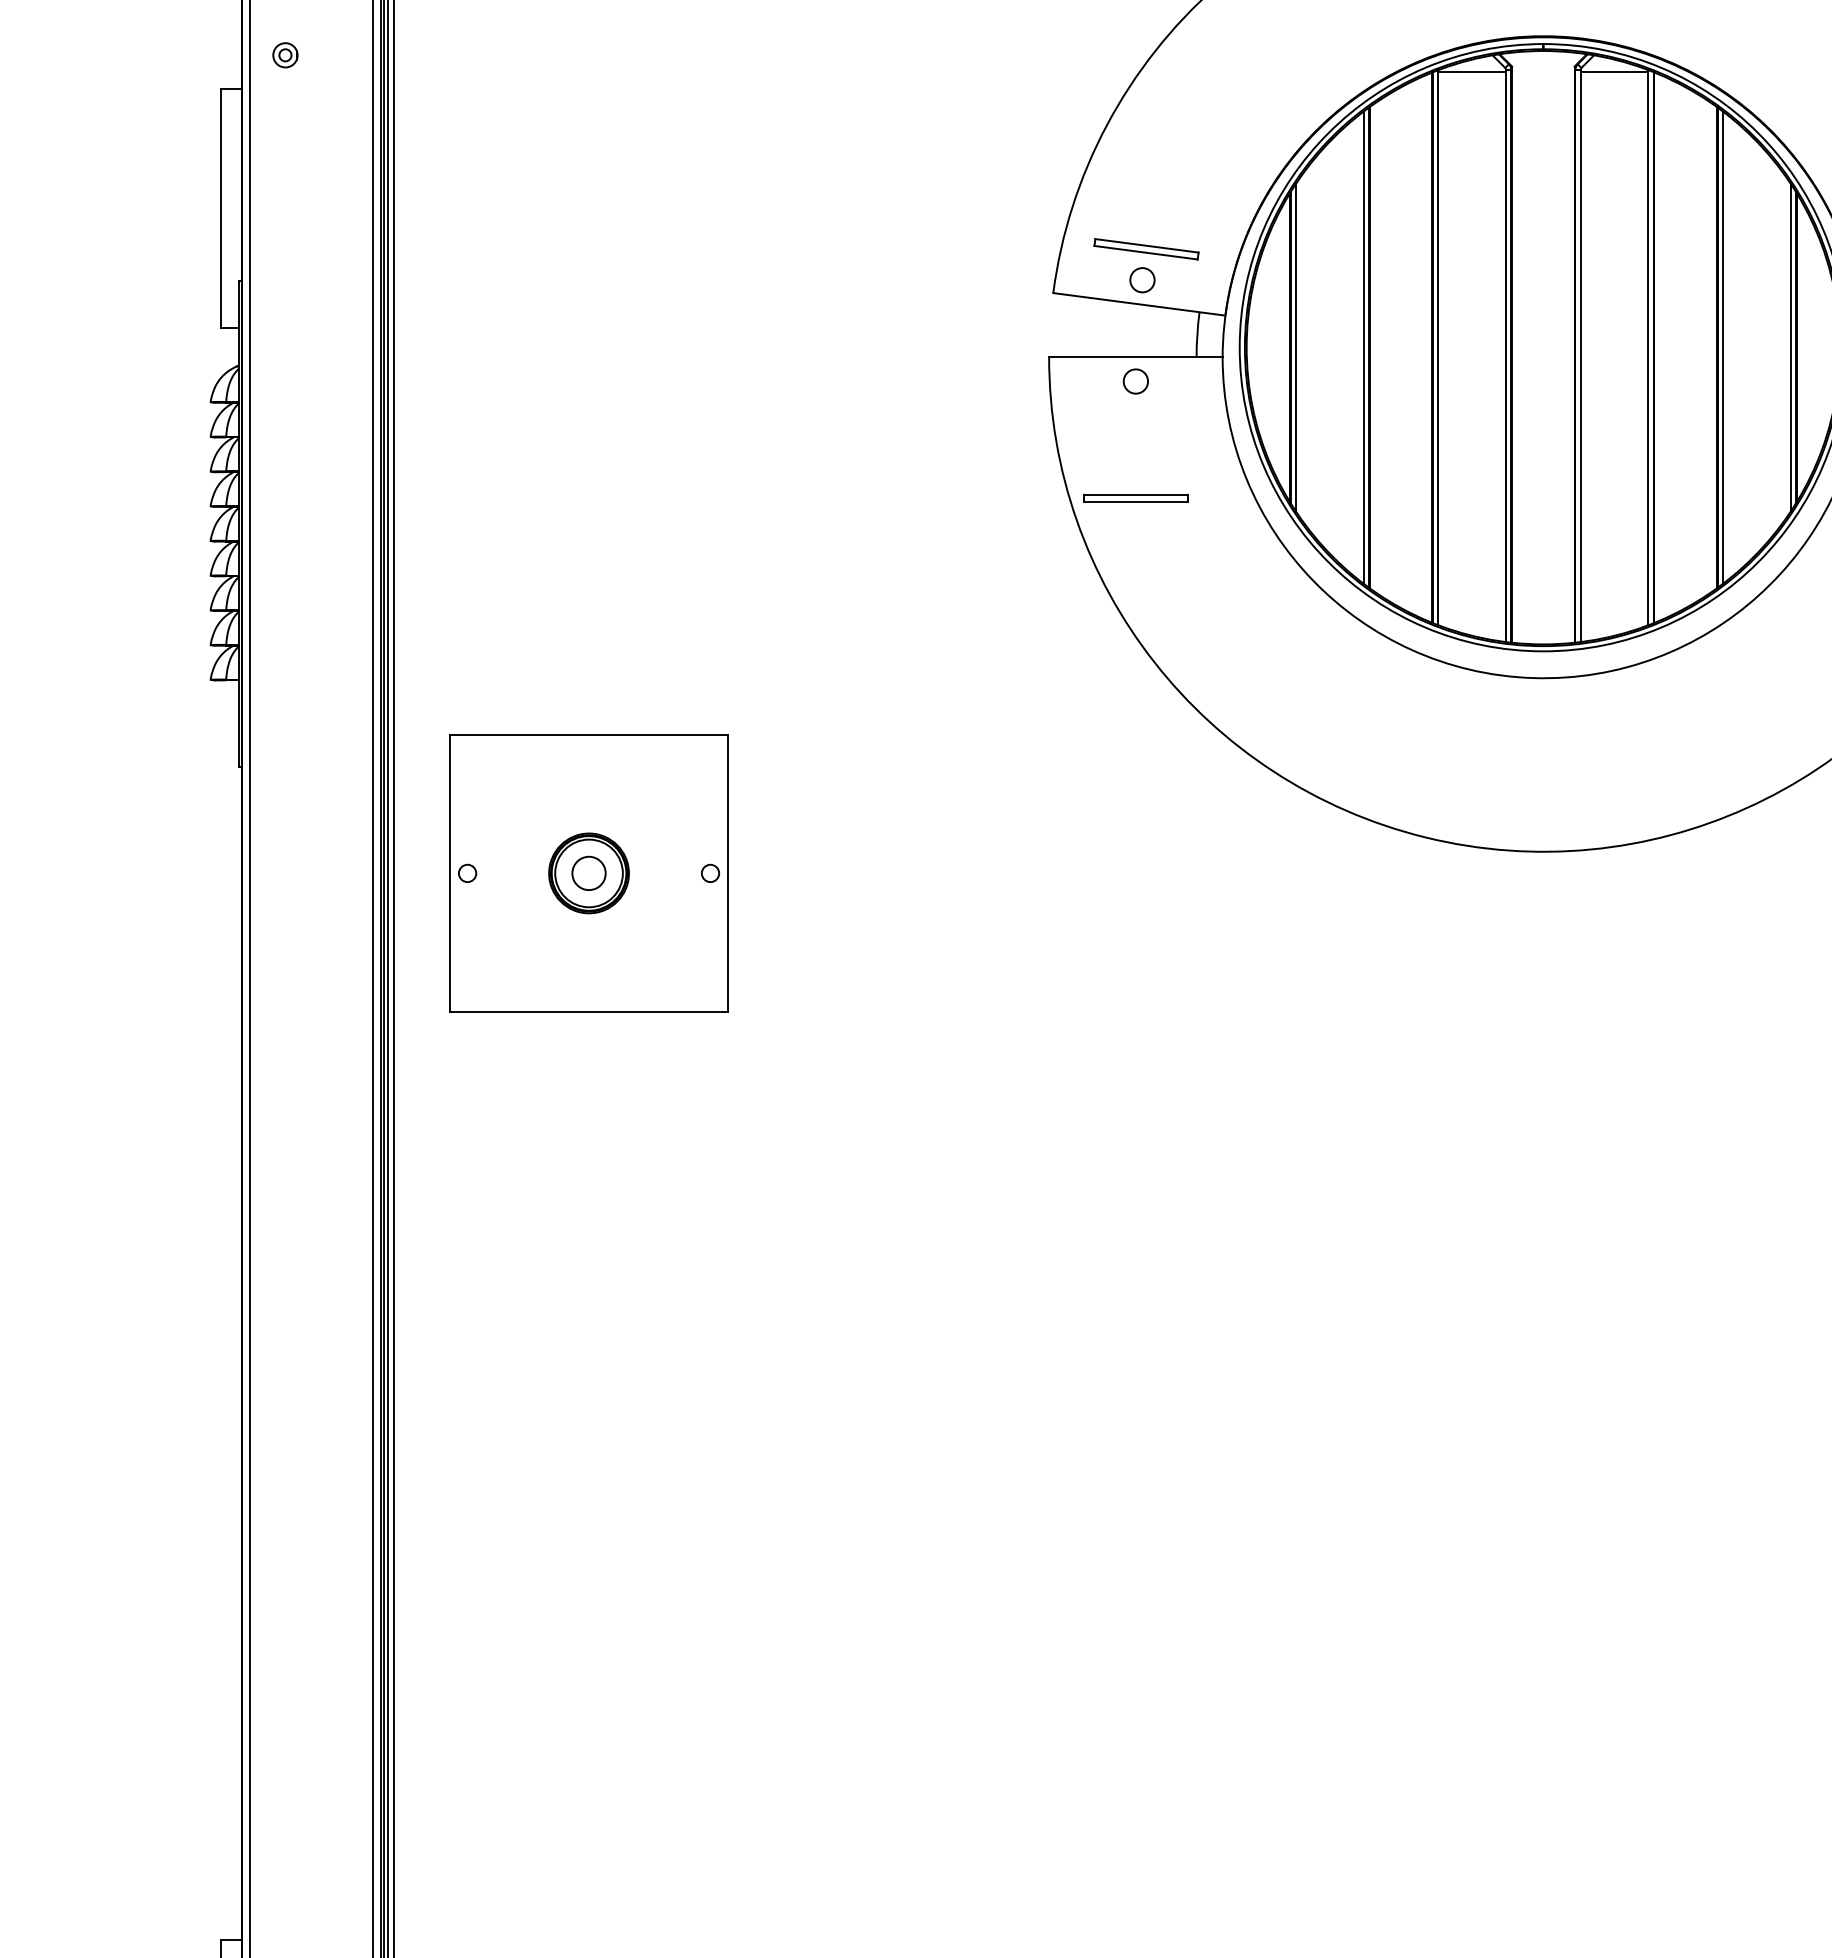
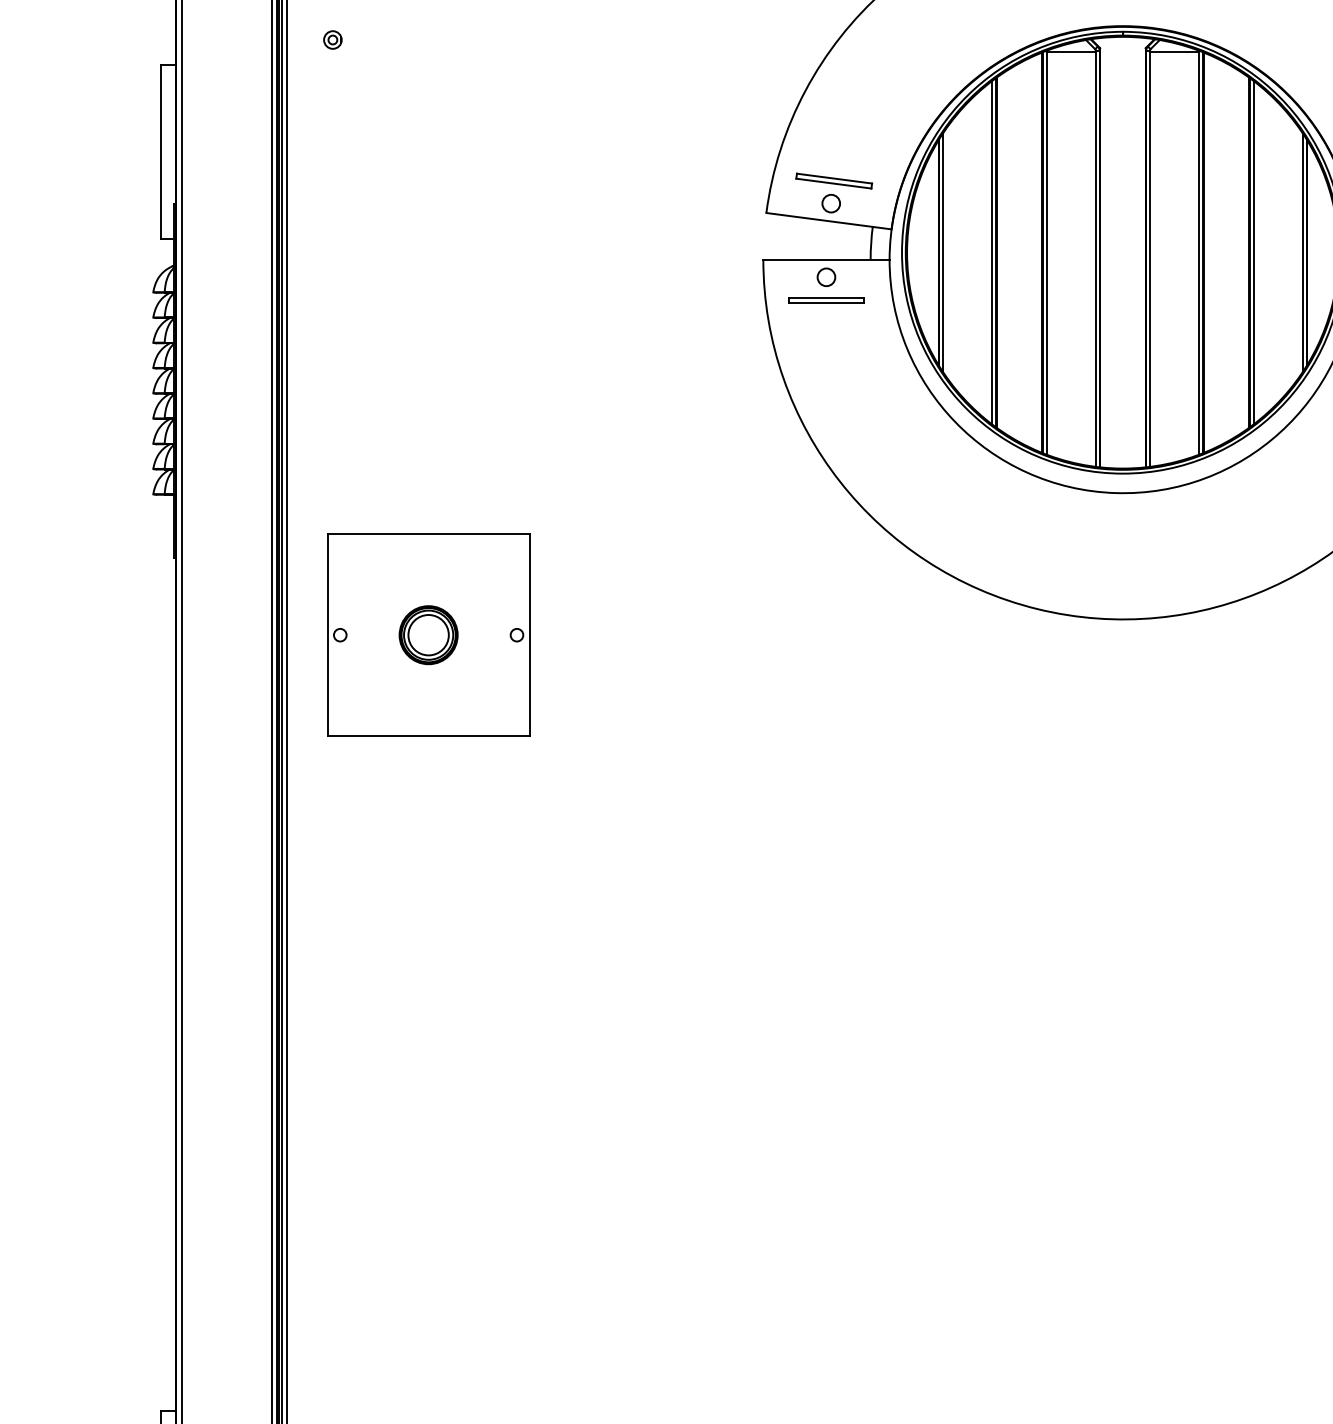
part: (285, 55) -> (332, 40), moved
part: (1135, 498) -> (826, 299), moved
circle: (588, 873) -> (428, 635), size x1.67

